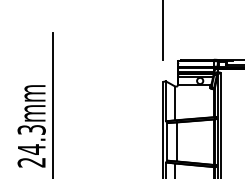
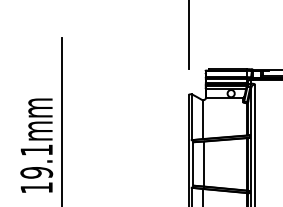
text: (31, 145) -> (36, 168), 24.3mm -> 19.1mm

